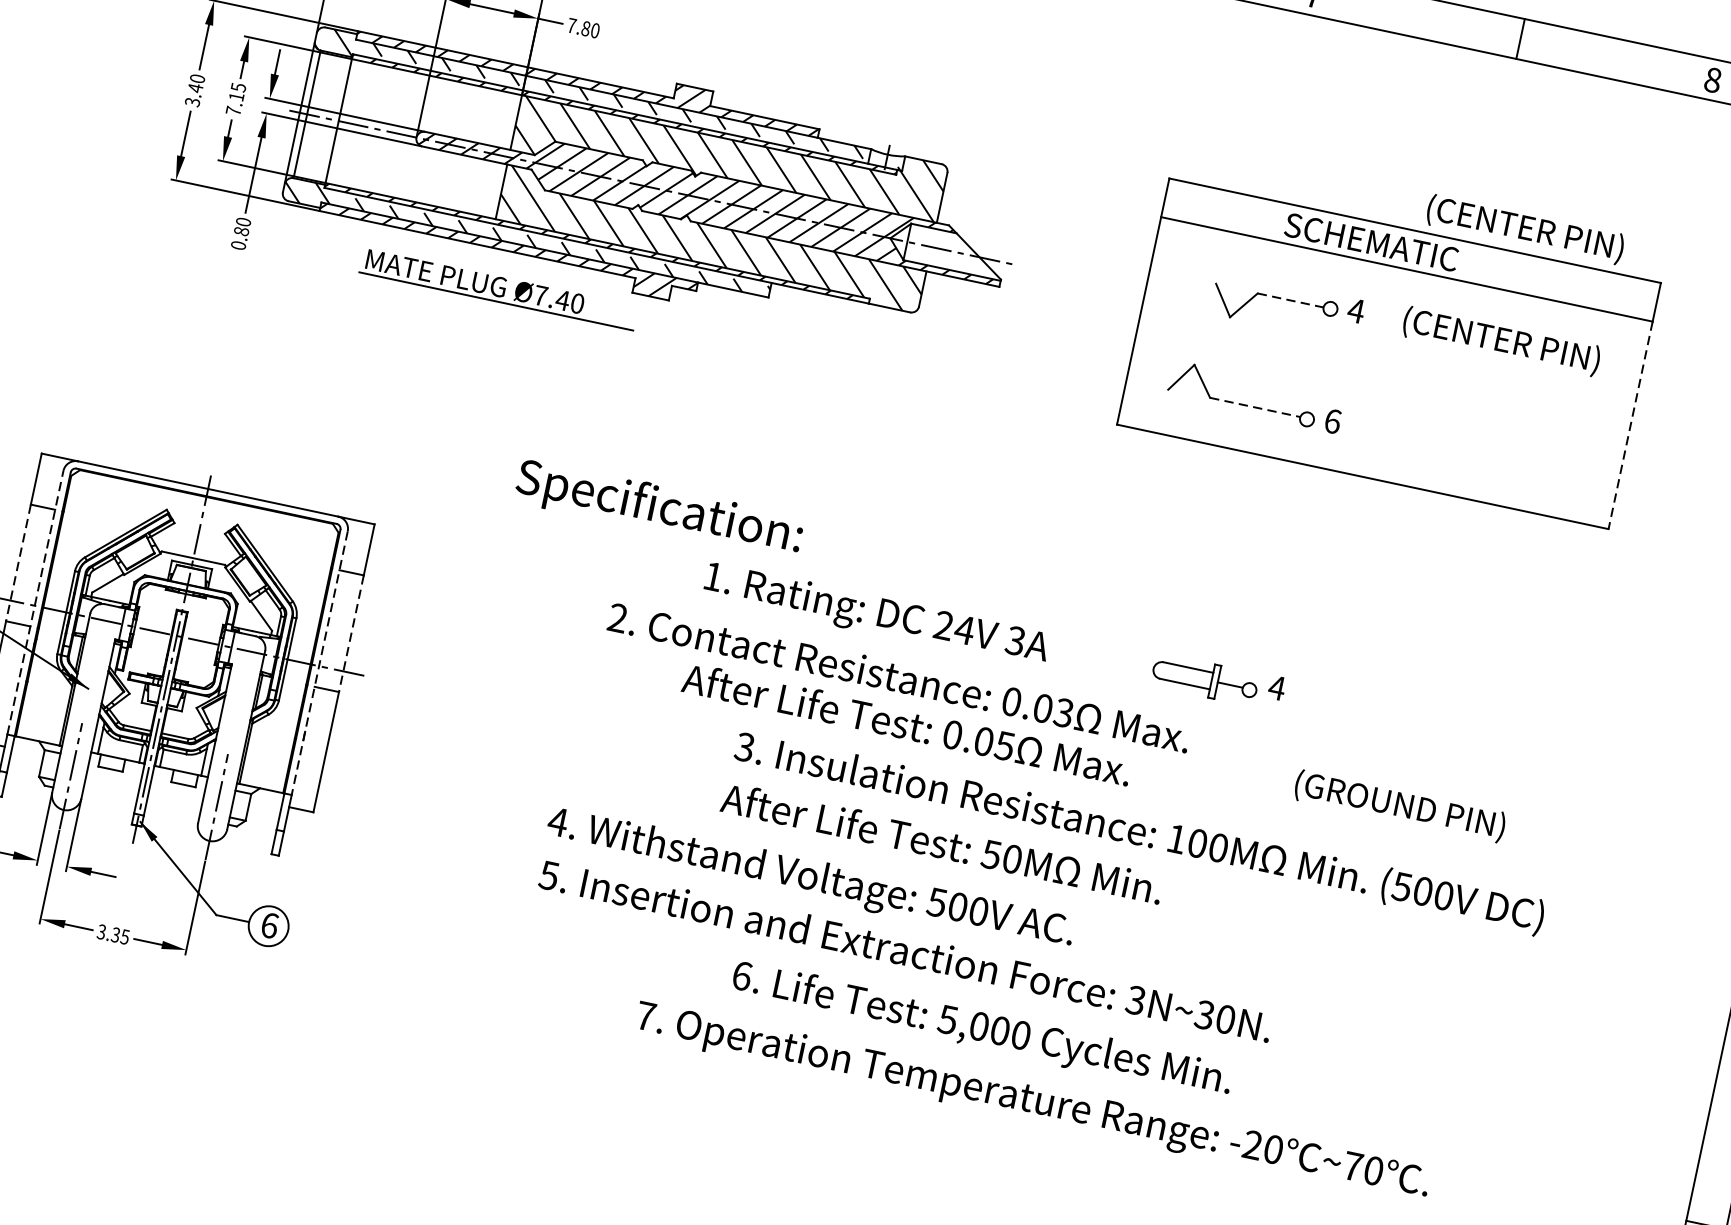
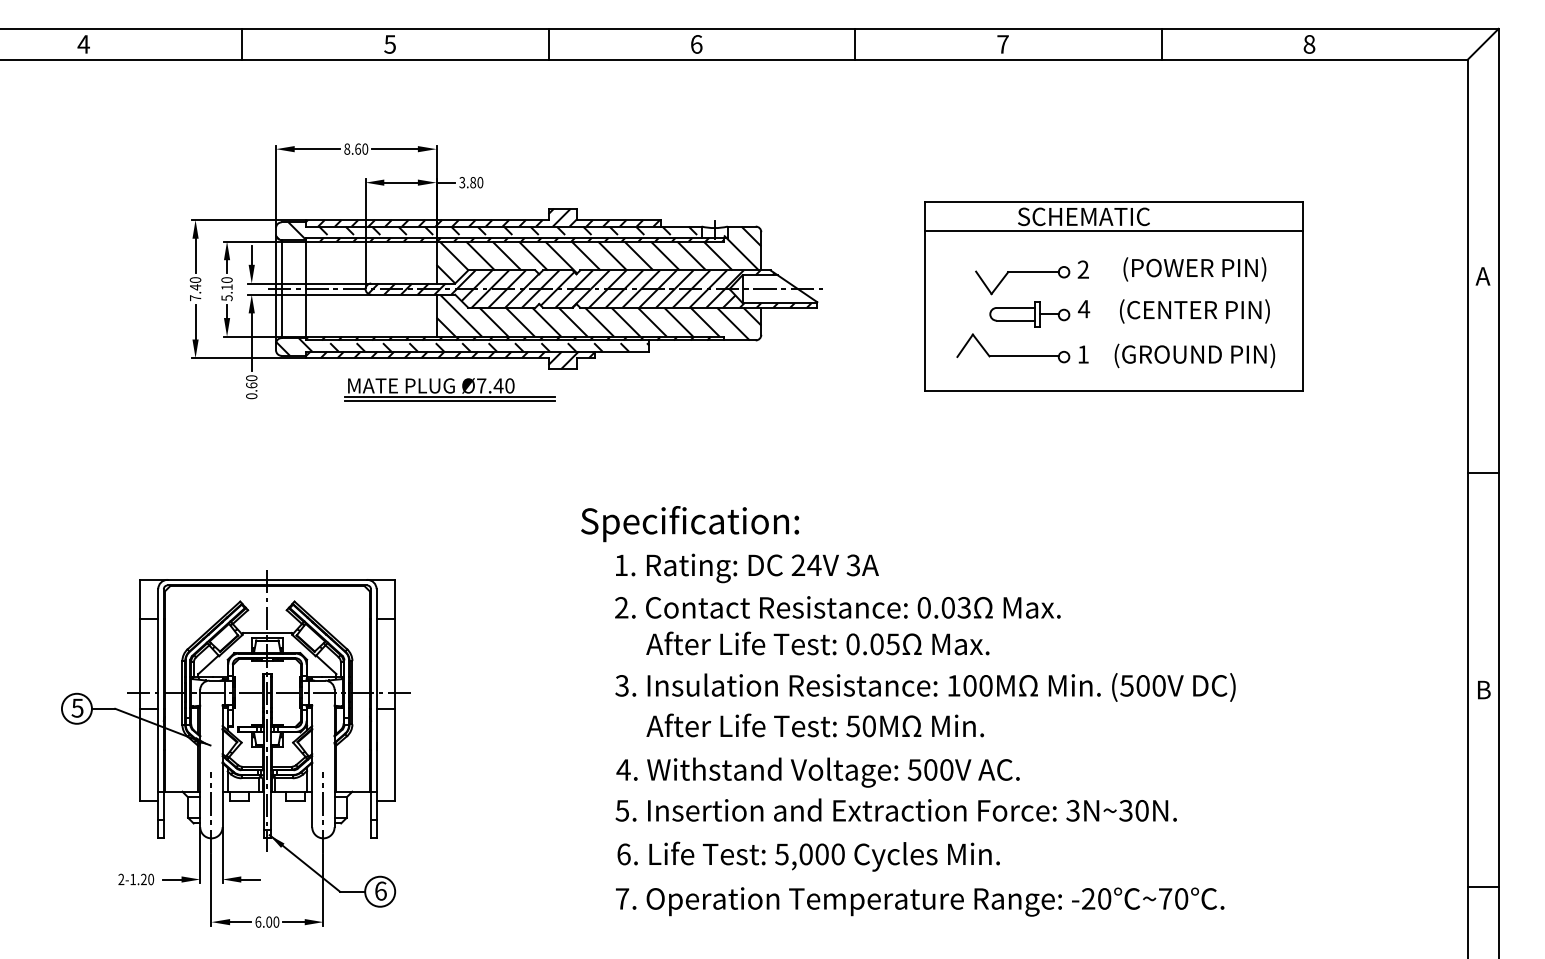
text: (572, 25) -> (462, 182), 7.80 -> 3.80
text: (235, 99) -> (226, 289), 7.15 -> 5.10
text: (192, 102) -> (195, 298), 3.40 -> 7.40
text: (1524, 229) -> (1194, 311), moved
text: (241, 231) -> (251, 385), 0.80 -> 0.60
line: (1290, 300) -> (1033, 272), dashed -> solid
line: (494, 305) -> (449, 400), added
text: (1356, 310) -> (1083, 269), 4 -> 2
text: (1501, 341) -> (1194, 269), (CENTER PIN) -> (POWER PIN)
line: (1255, 407) -> (1024, 356), dashed -> solid
text: (1333, 421) -> (1083, 354), 6 -> 1
line: (1630, 424) -> (1302, 310), dashed -> solid
text: (659, 509) -> (690, 524), moved
line: (18, 562) -> (139, 663), dashed -> solid
line: (36, 601) -> (158, 689), dashed -> solid
text: (876, 615) -> (747, 568), moved
line: (351, 633) -> (395, 663), dashed -> solid
line: (319, 663) -> (376, 690), dashed -> solid
text: (898, 677) -> (837, 607), moved
part: (1217, 681) -> (1039, 313), moved
text: (1399, 805) -> (1194, 355), moved
text: (1139, 833) -> (925, 687), moved
text: (941, 842) -> (814, 725), moved
text: (809, 878) -> (817, 772), moved
text: (113, 933) -> (267, 921), 3.35 -> 6.00
text: (905, 949) -> (895, 809), moved
text: (981, 1029) -> (808, 856), moved
text: (1033, 1101) -> (920, 901), moved

